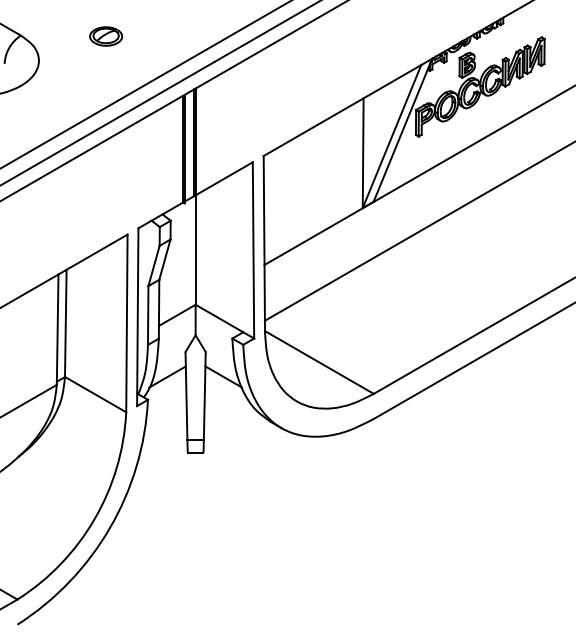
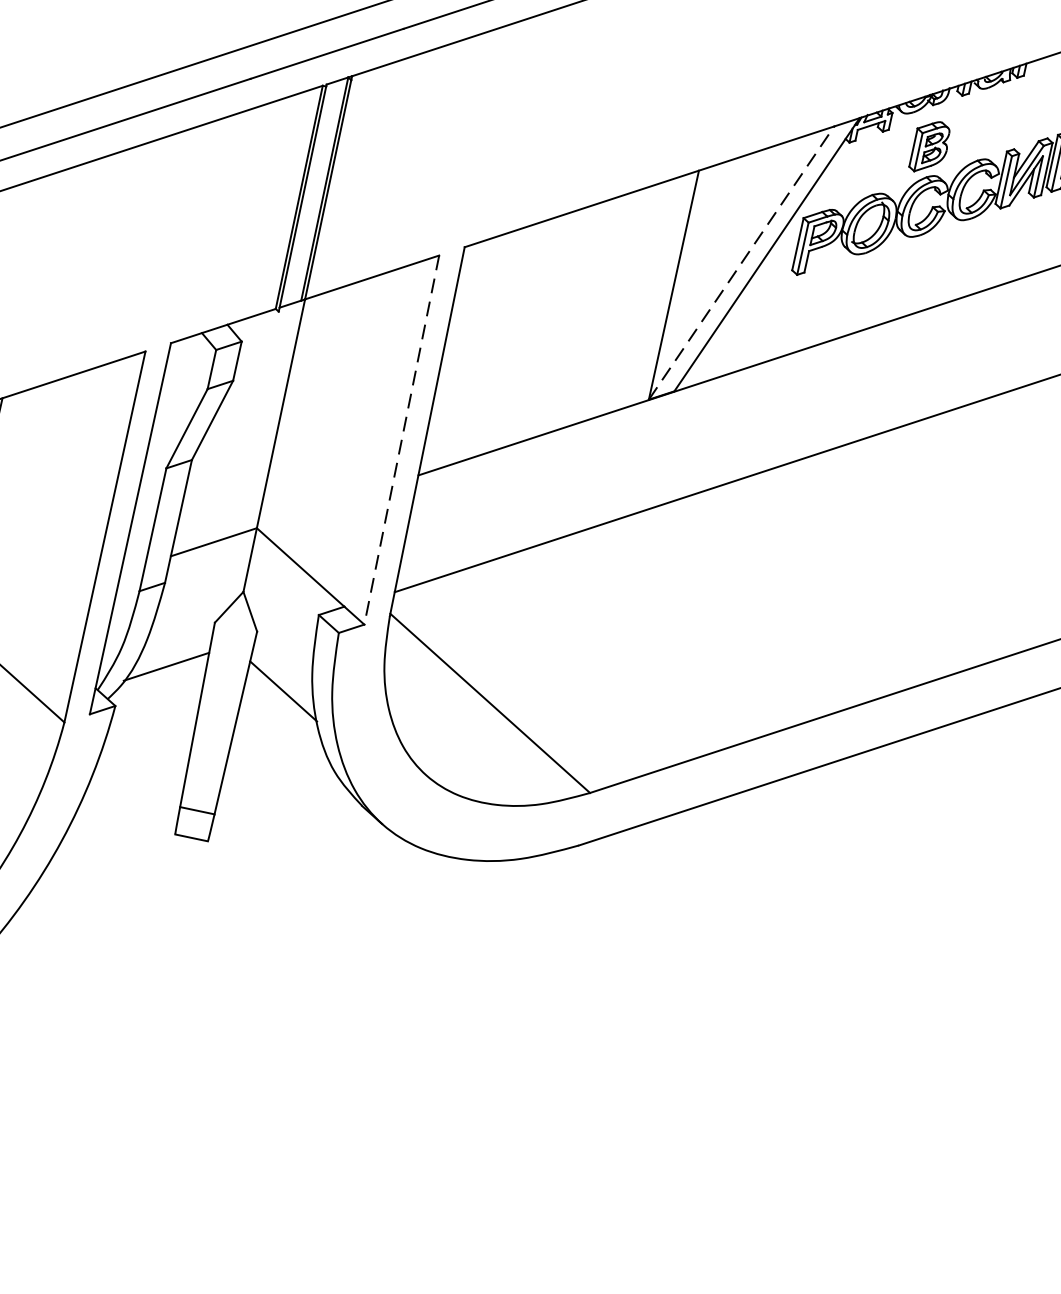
line: (392, 136) -> (742, 263), solid -> dashed
line: (253, 250) -> (401, 440), solid -> dashed

